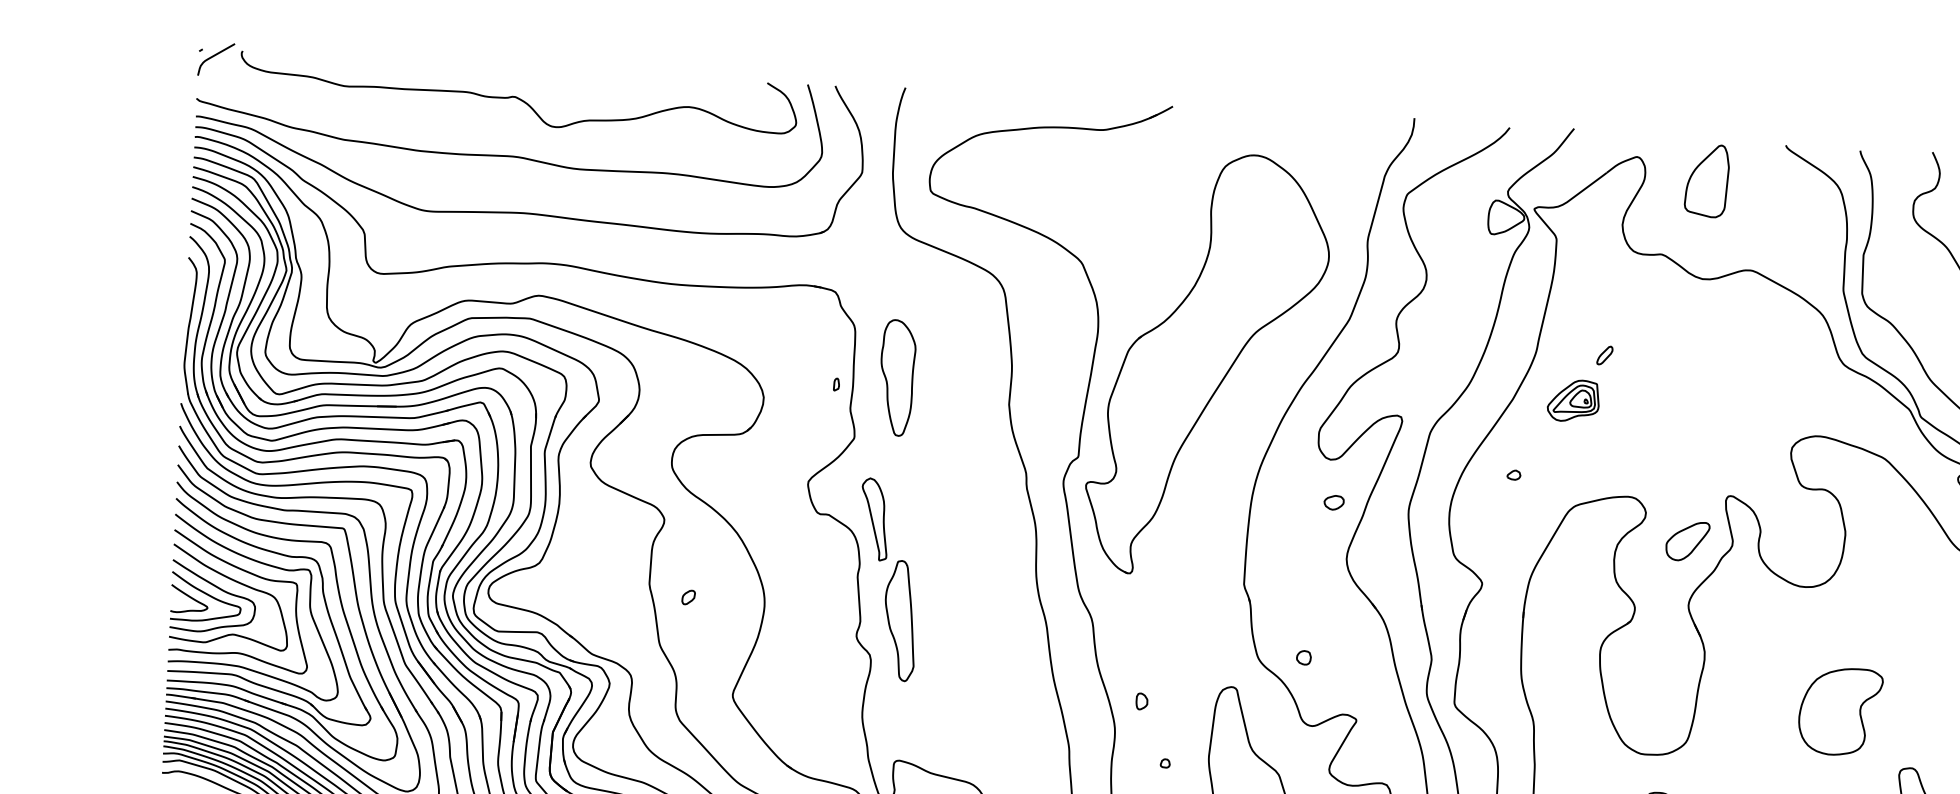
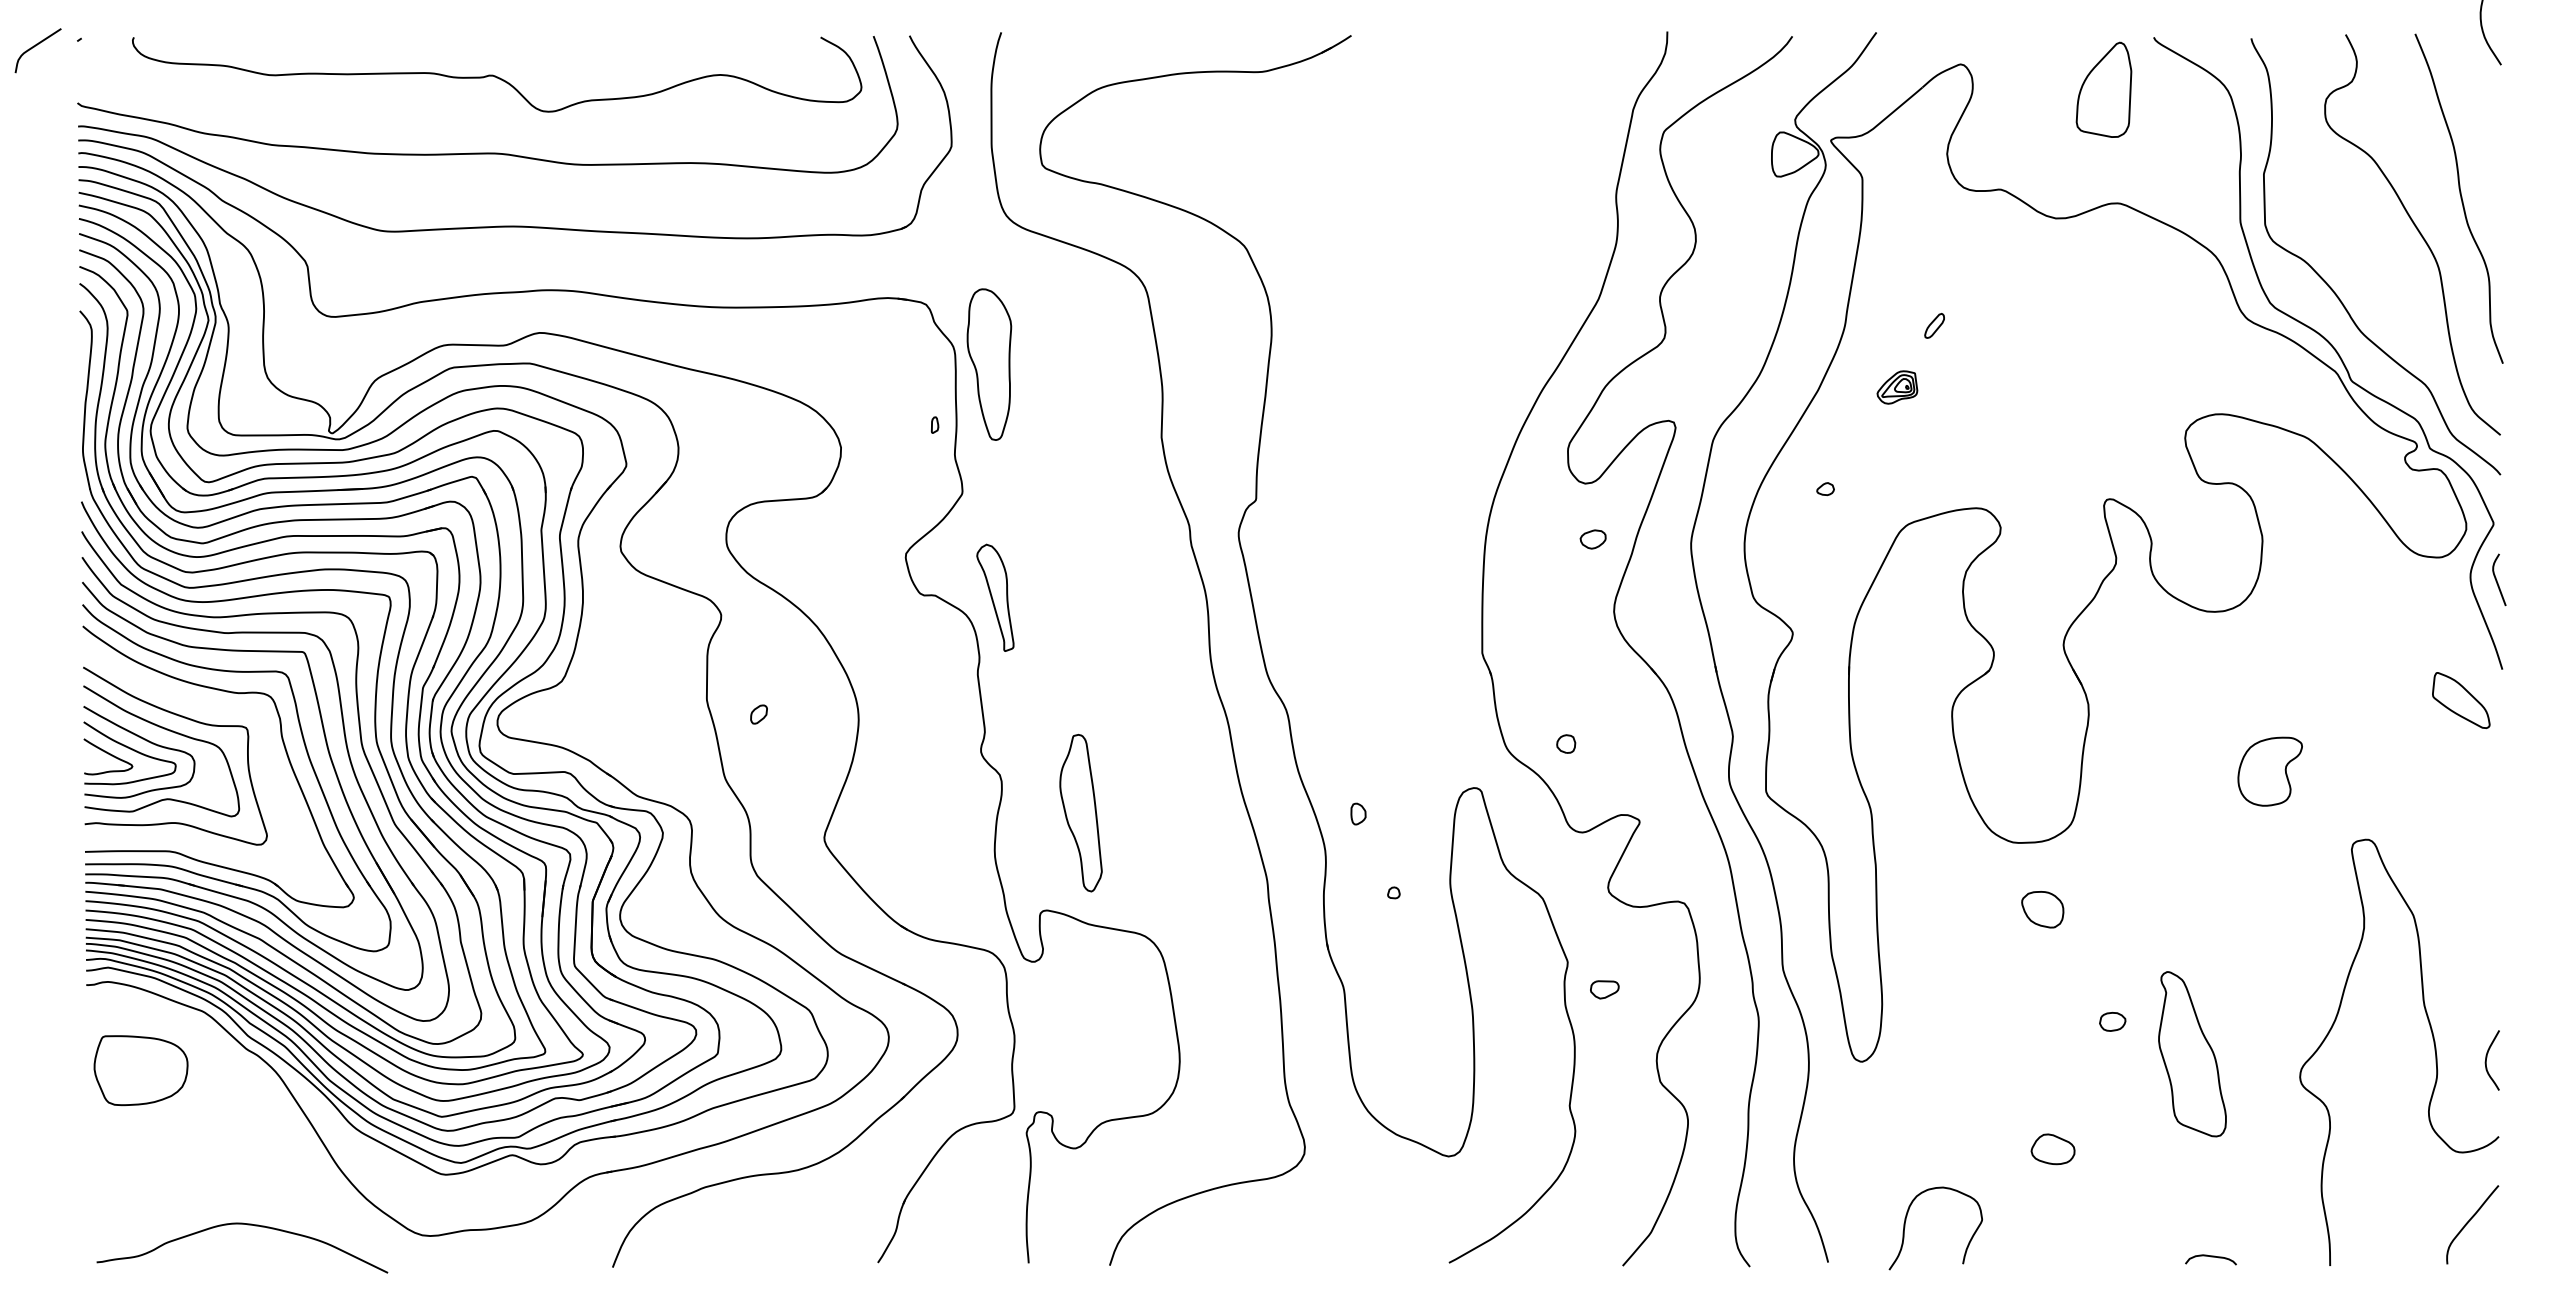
curve: (215, 56) -> (36, 46), moved
part: (1706, 180) -> (2103, 89), moved
part: (1207, 365) -> (1417, 370), removed
part: (897, 377) -> (989, 364), moved
part: (1573, 400) -> (1897, 387), size x0.6
part: (1687, 541) -> (2057, 561), removed
curve: (269, 566) -> (210, 707), removed
part: (899, 621) -> (1080, 813), moved
part: (1840, 711) -> (2270, 771), size x0.6

